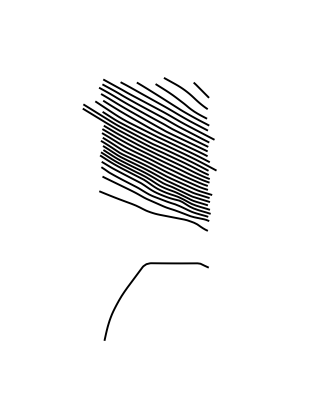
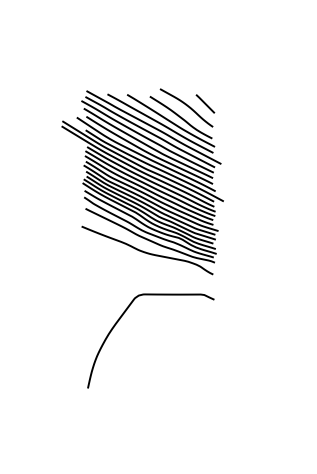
curve: (130, 285) -> (119, 321), moved

